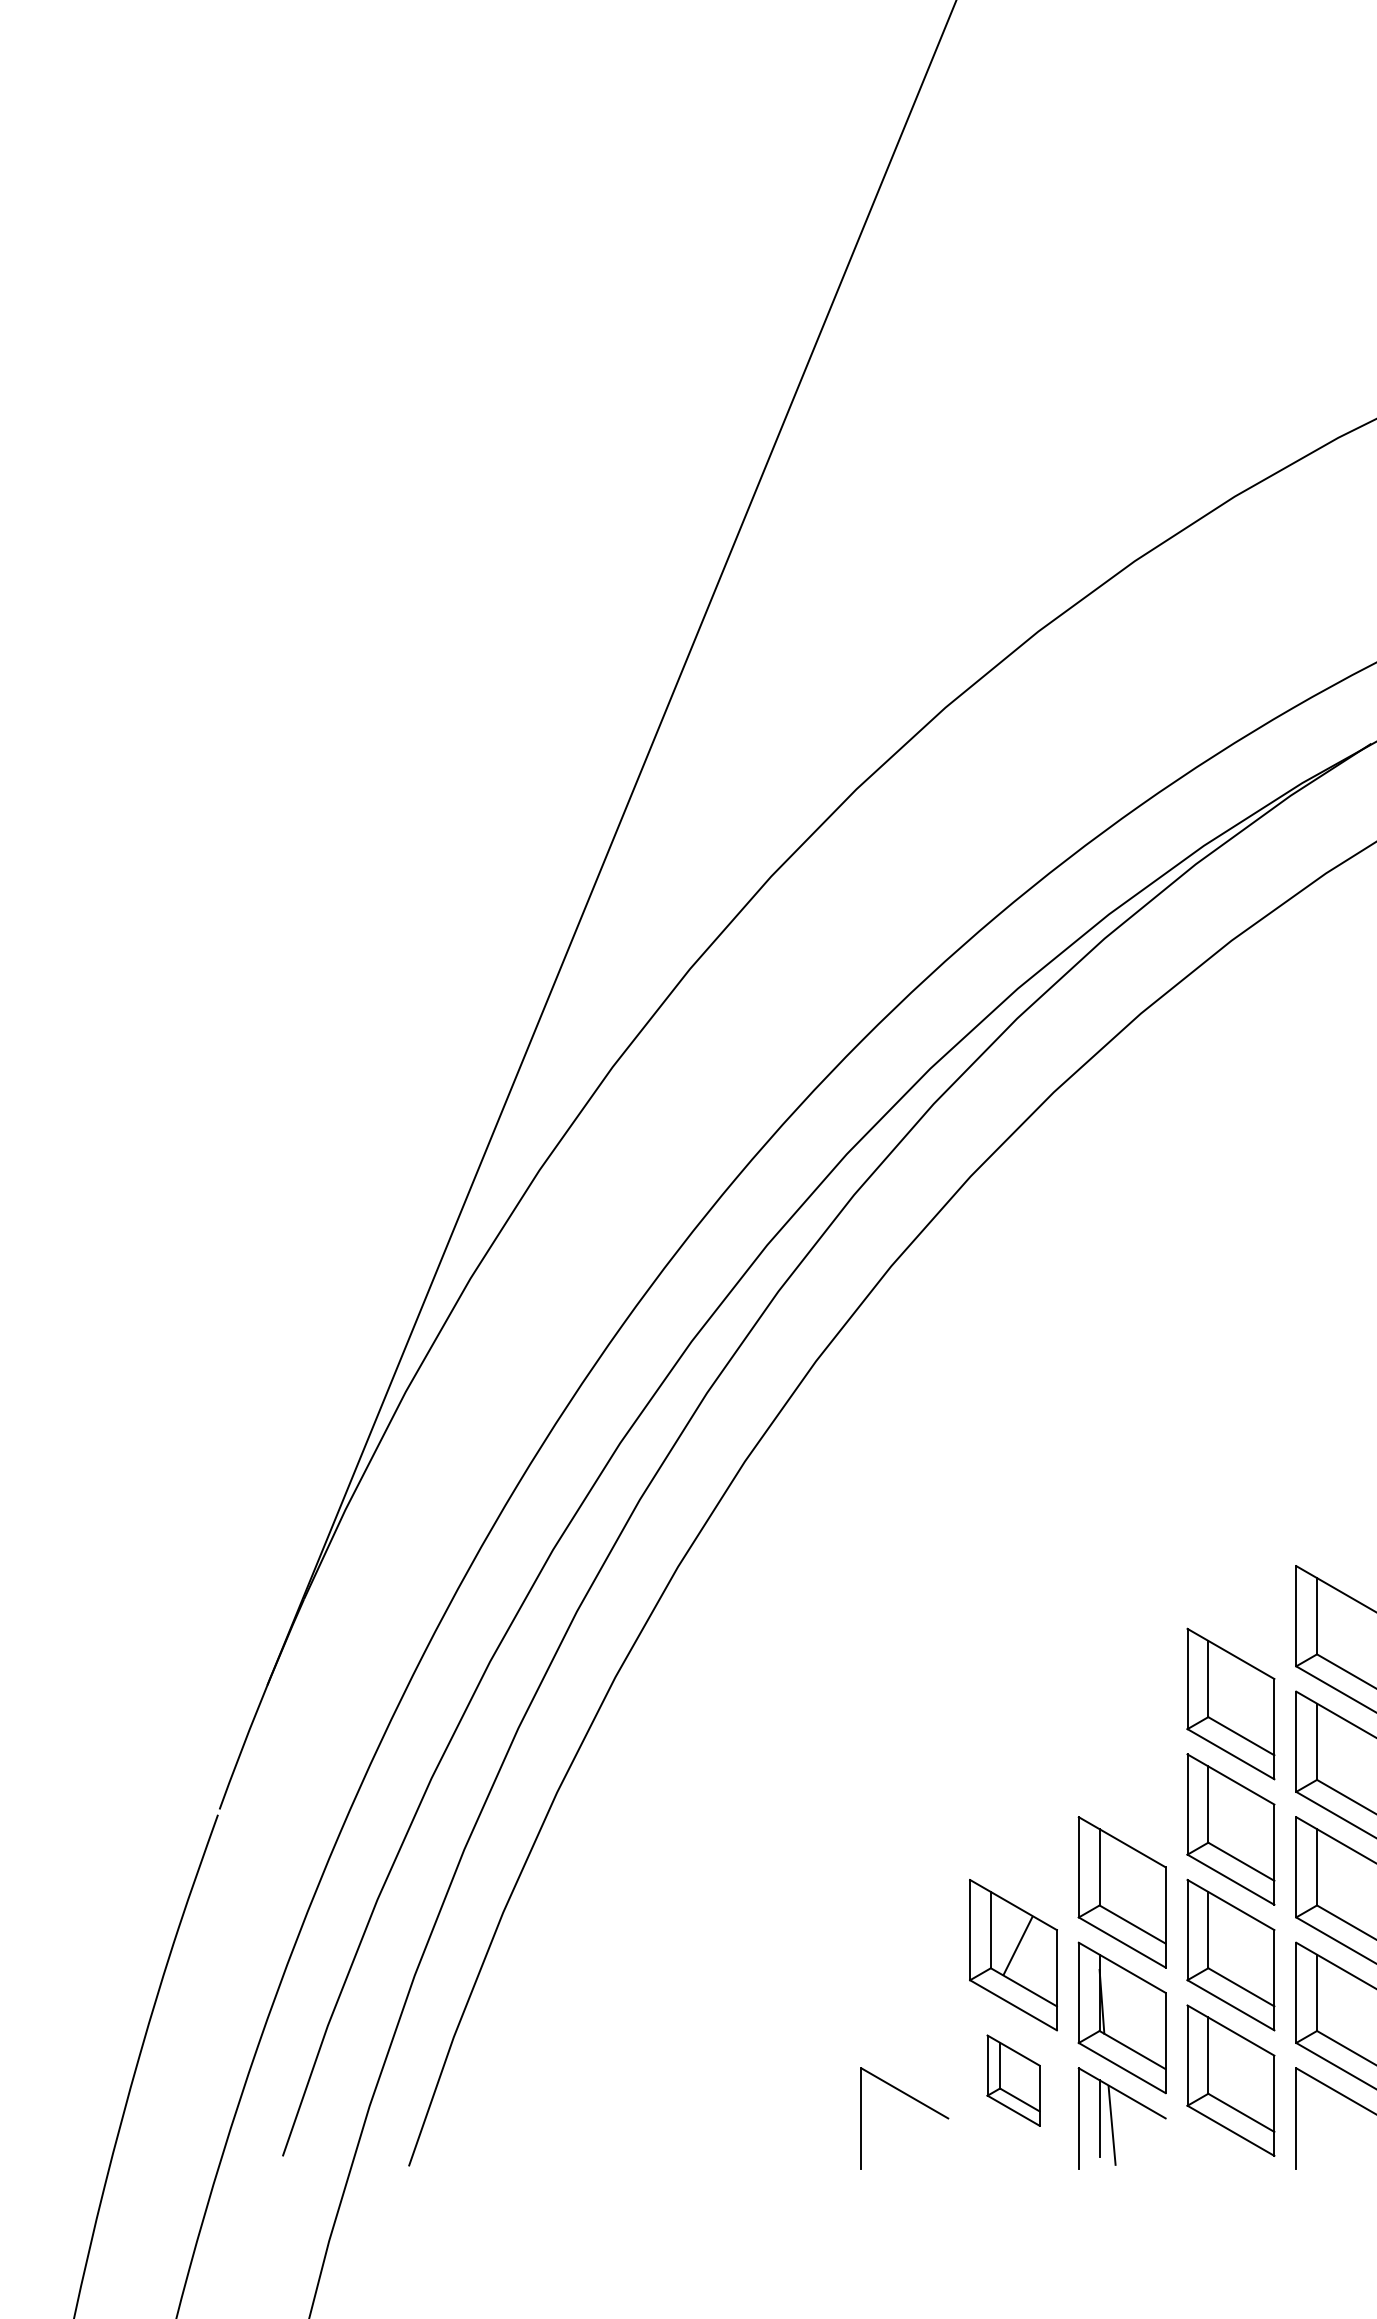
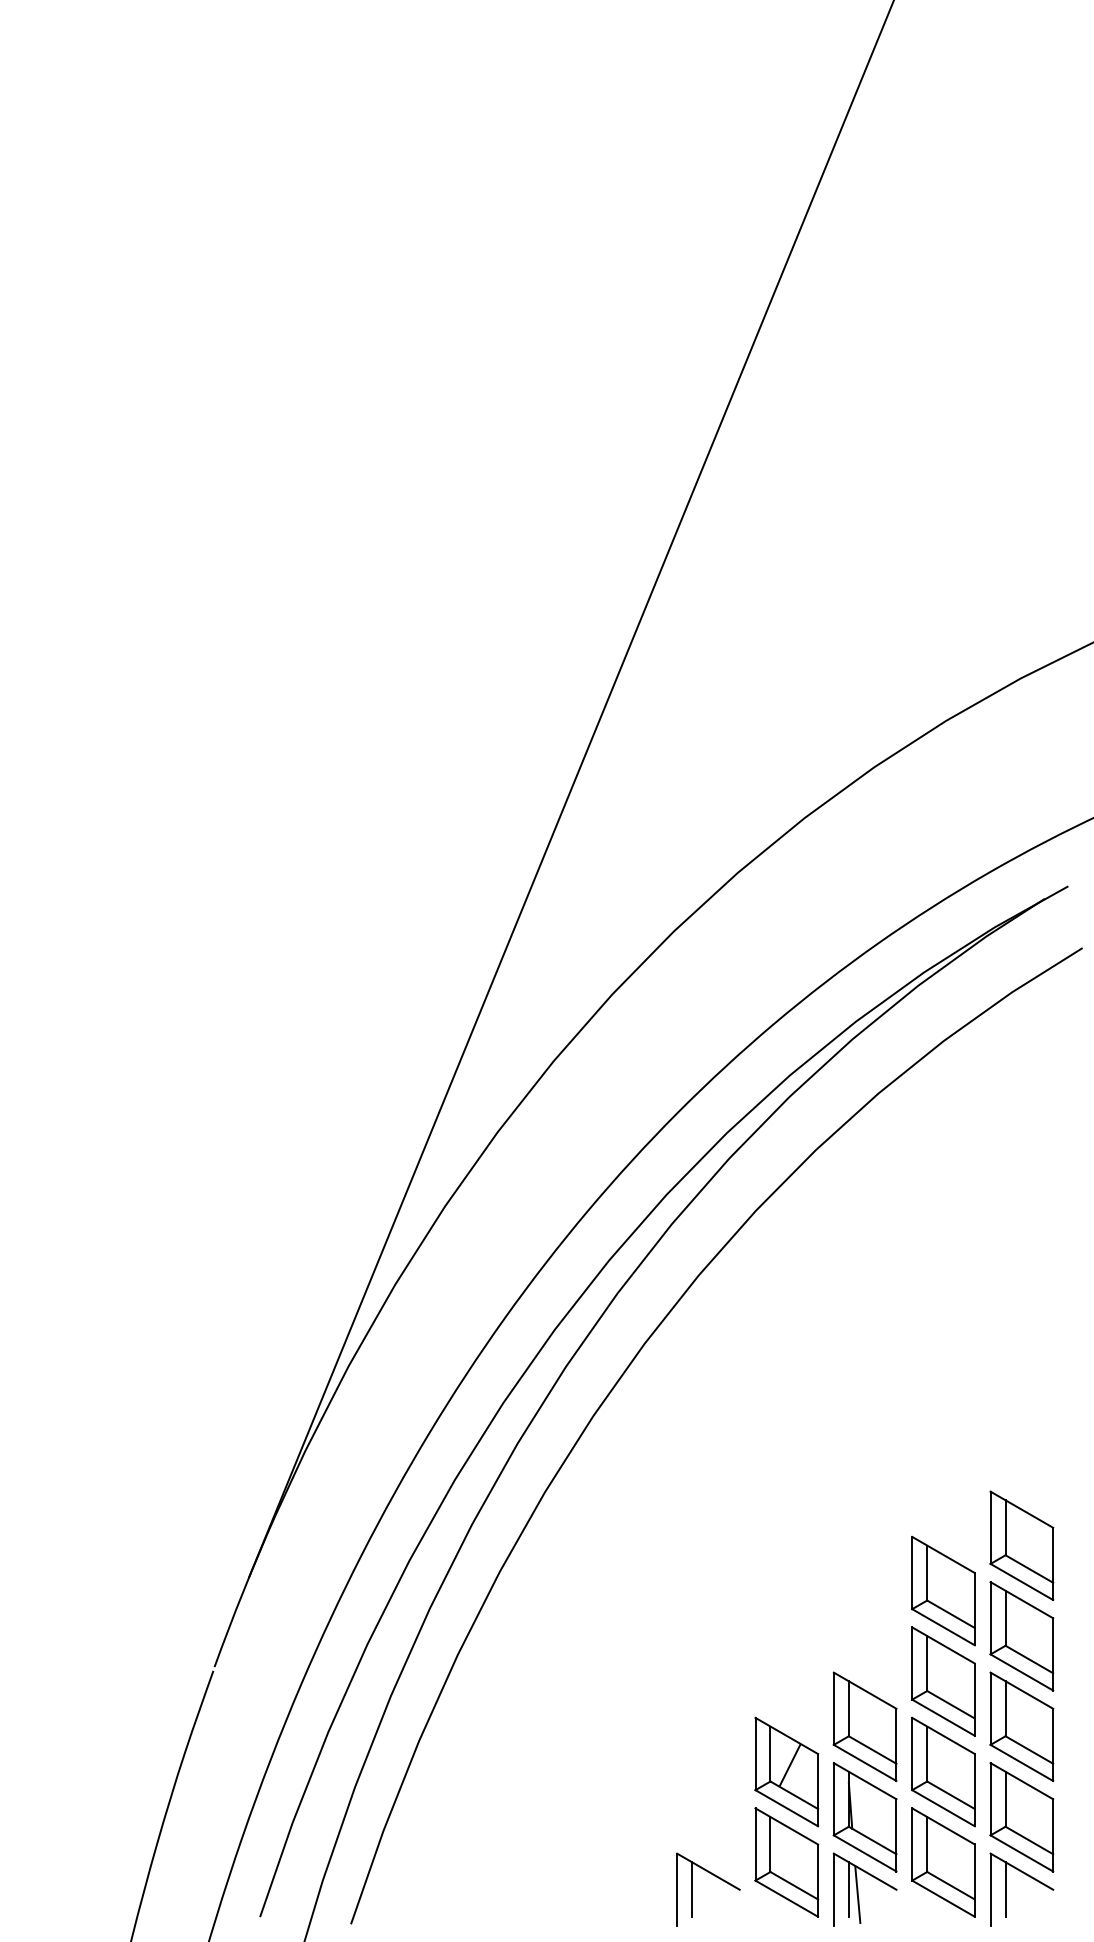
part: (1013, 2080) -> (786, 1862), size x1.67
line: (882, 2118) -> (692, 1889), added
line: (1316, 2118) -> (1005, 1889), added

